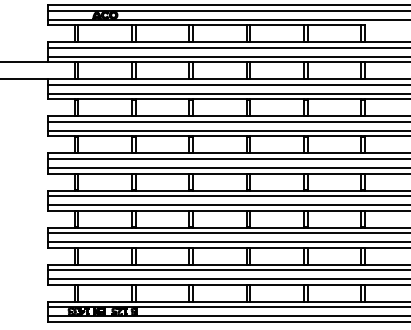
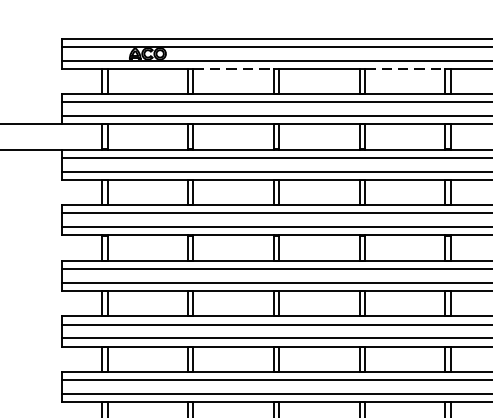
line: (162, 25) -> (233, 69), solid -> dashed
line: (277, 25) -> (405, 69), solid -> dashed

